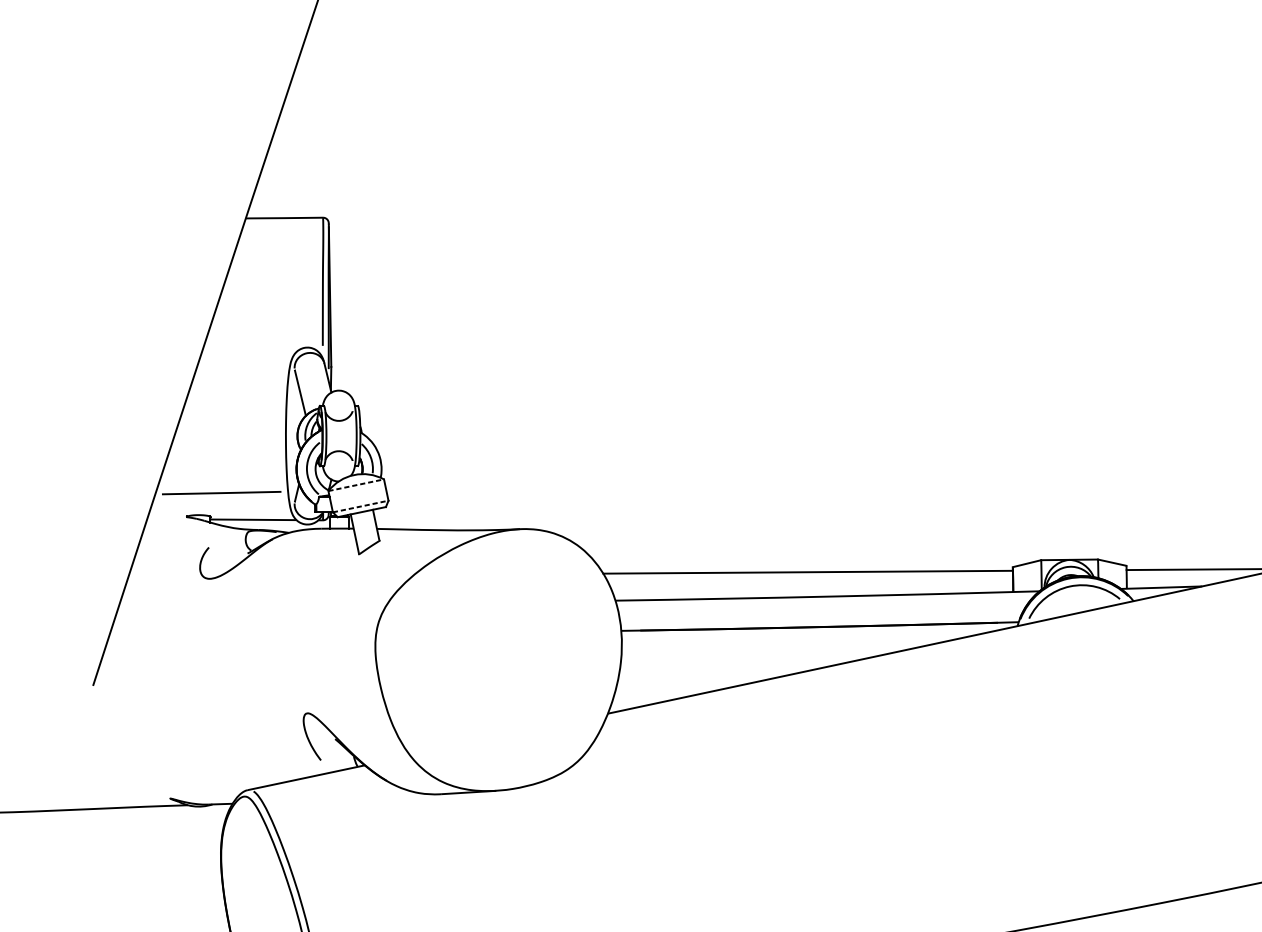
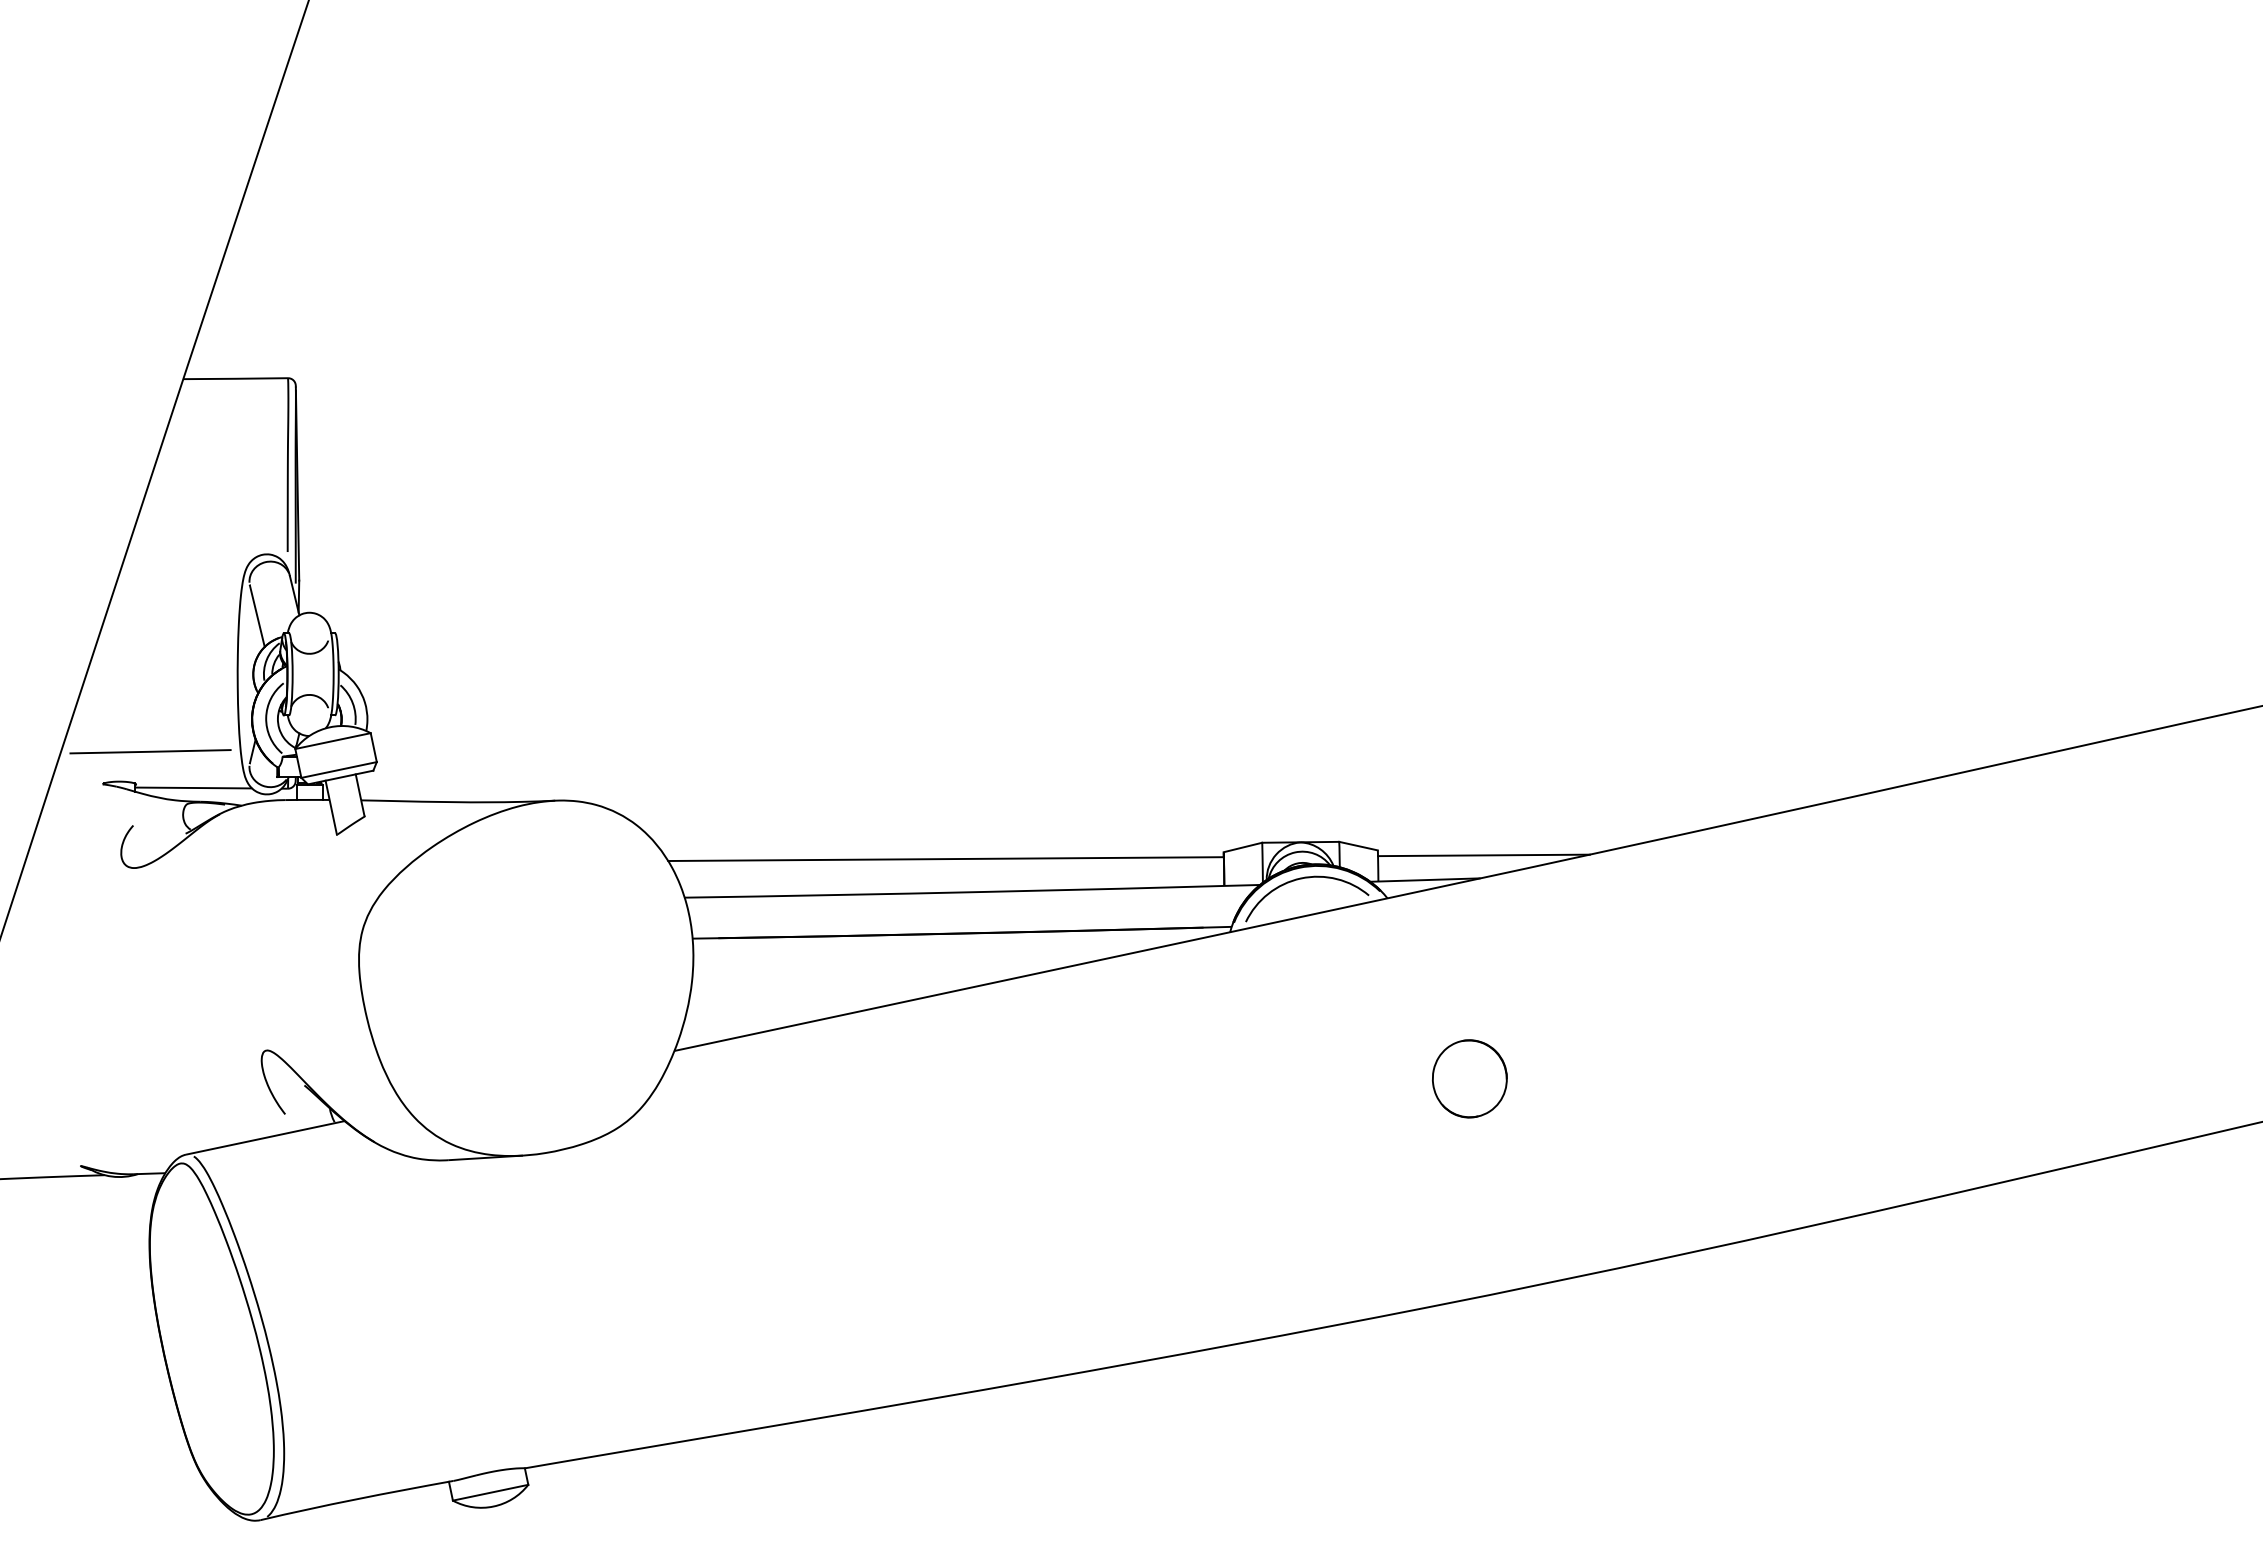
line: (356, 485) -> (333, 741), dashed -> solid
line: (361, 506) -> (339, 770), dashed -> solid
part: (1194, 733) -> (1469, 1078), added

